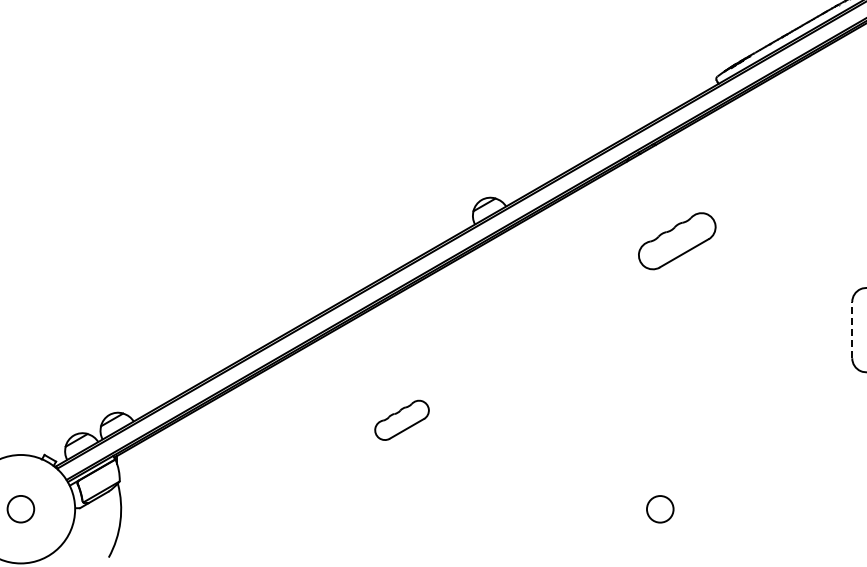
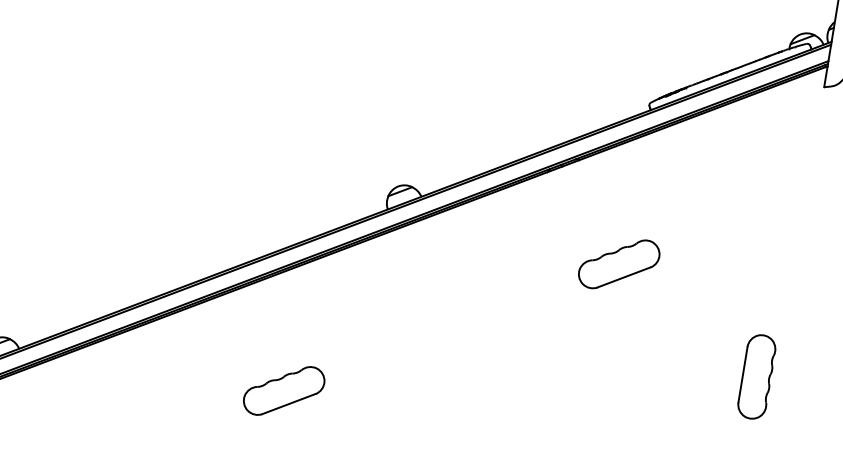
part: (677, 241) -> (619, 264), moved
line: (852, 329) -> (743, 374), dashed -> solid
part: (401, 420) -> (283, 391), size x1.43

